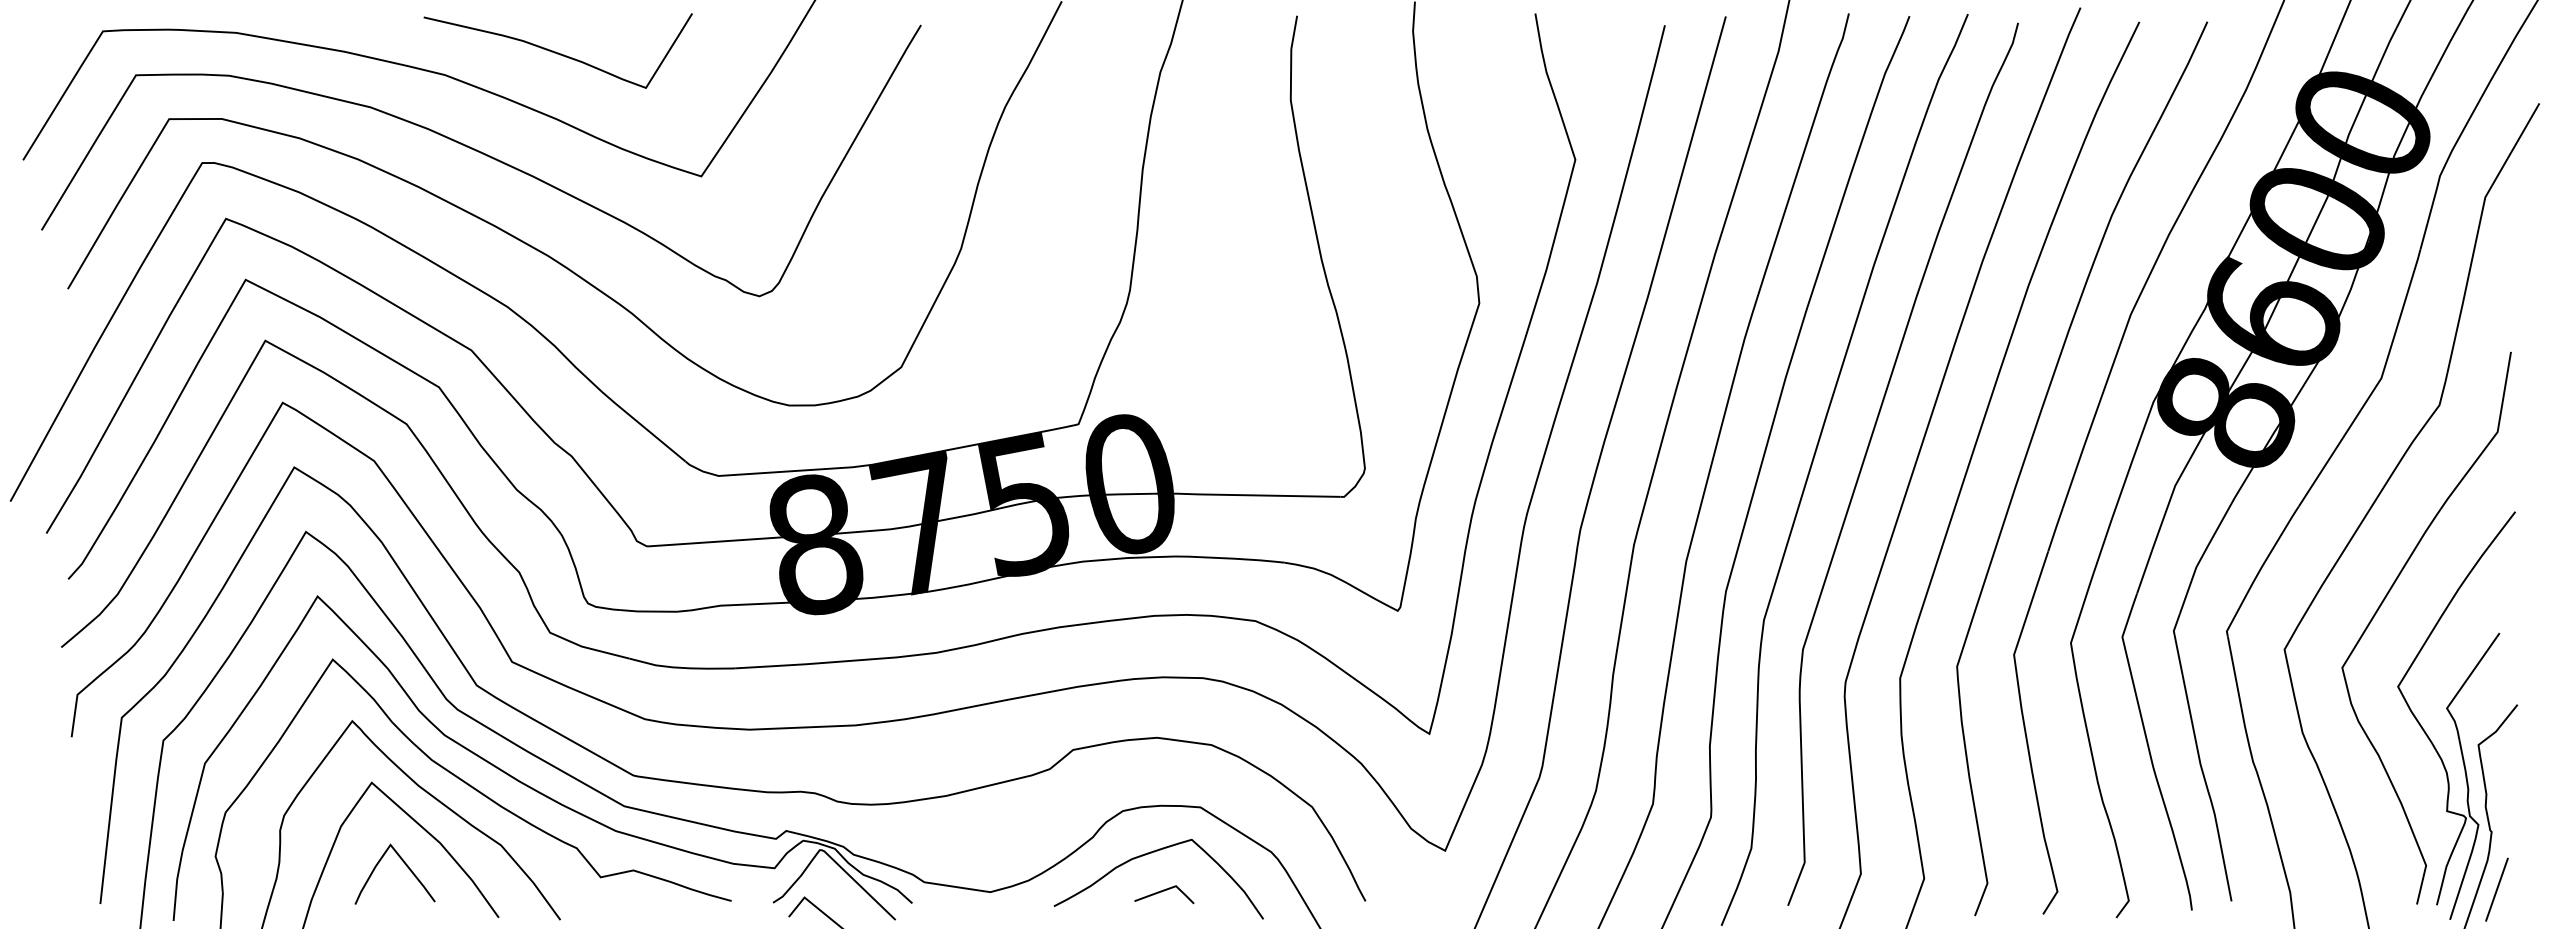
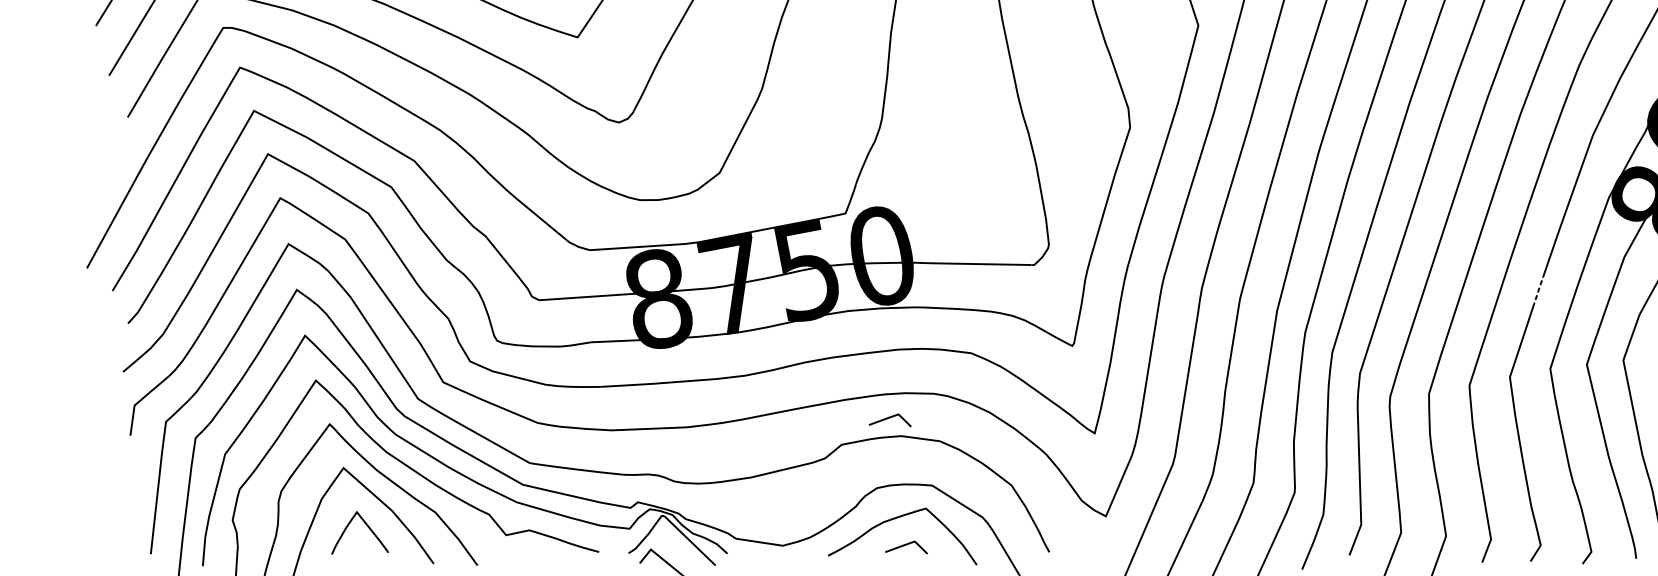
line: (2055, 529) -> (1539, 288), solid -> dashed
line: (1141, 712) -> (890, 418), added

